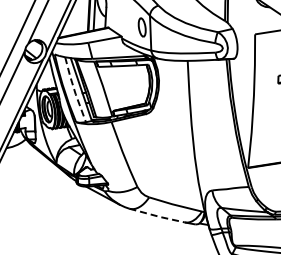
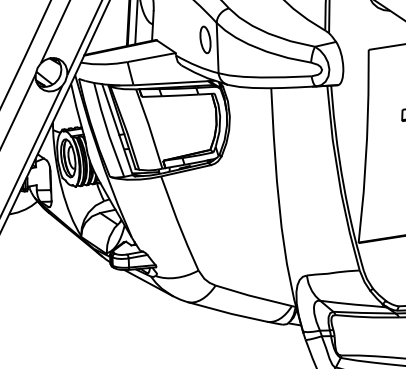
line: (74, 89) -> (107, 129), dashed -> solid
line: (158, 216) -> (229, 313), dashed -> solid

